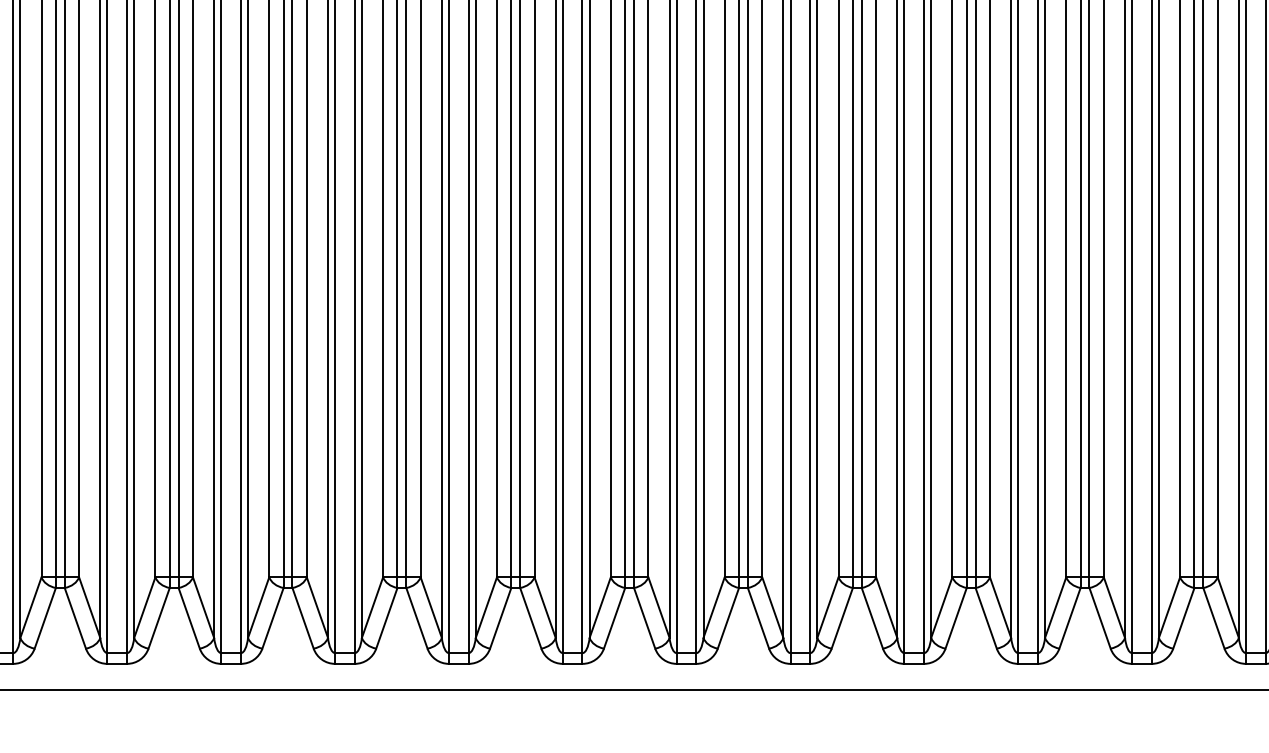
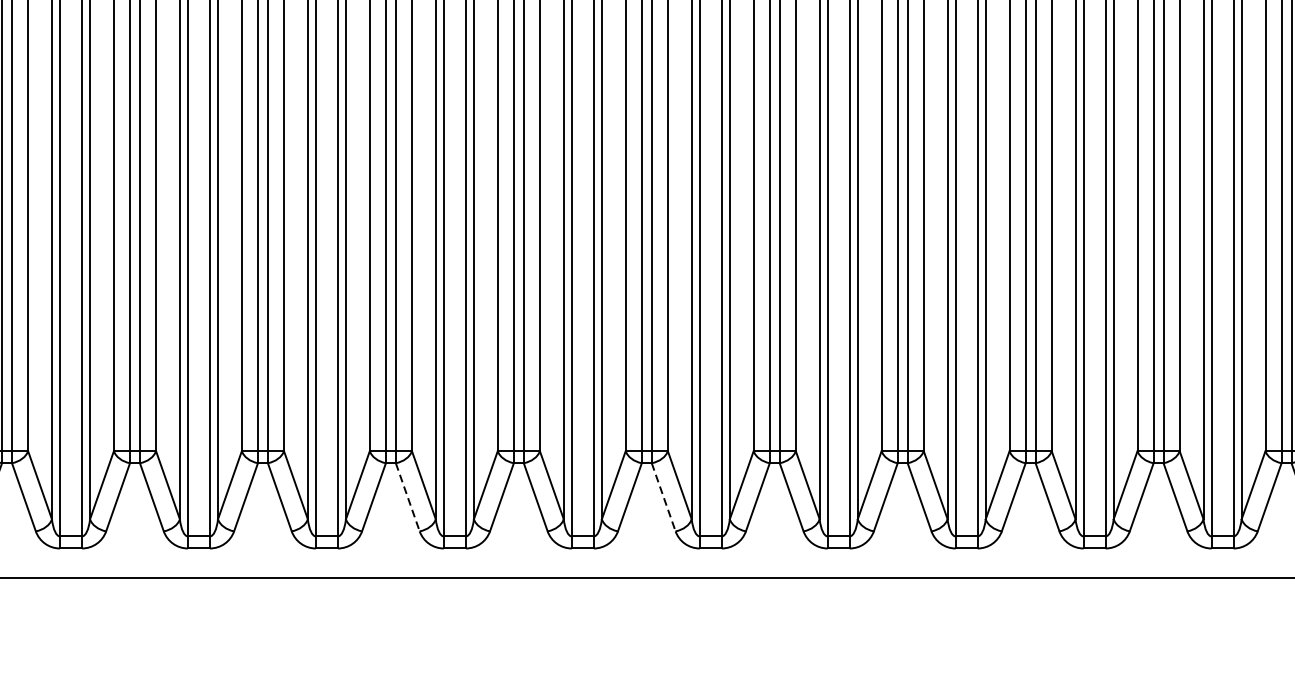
line: (417, 618) -> (408, 497), solid -> dashed
line: (644, 618) -> (663, 497), solid -> dashed

